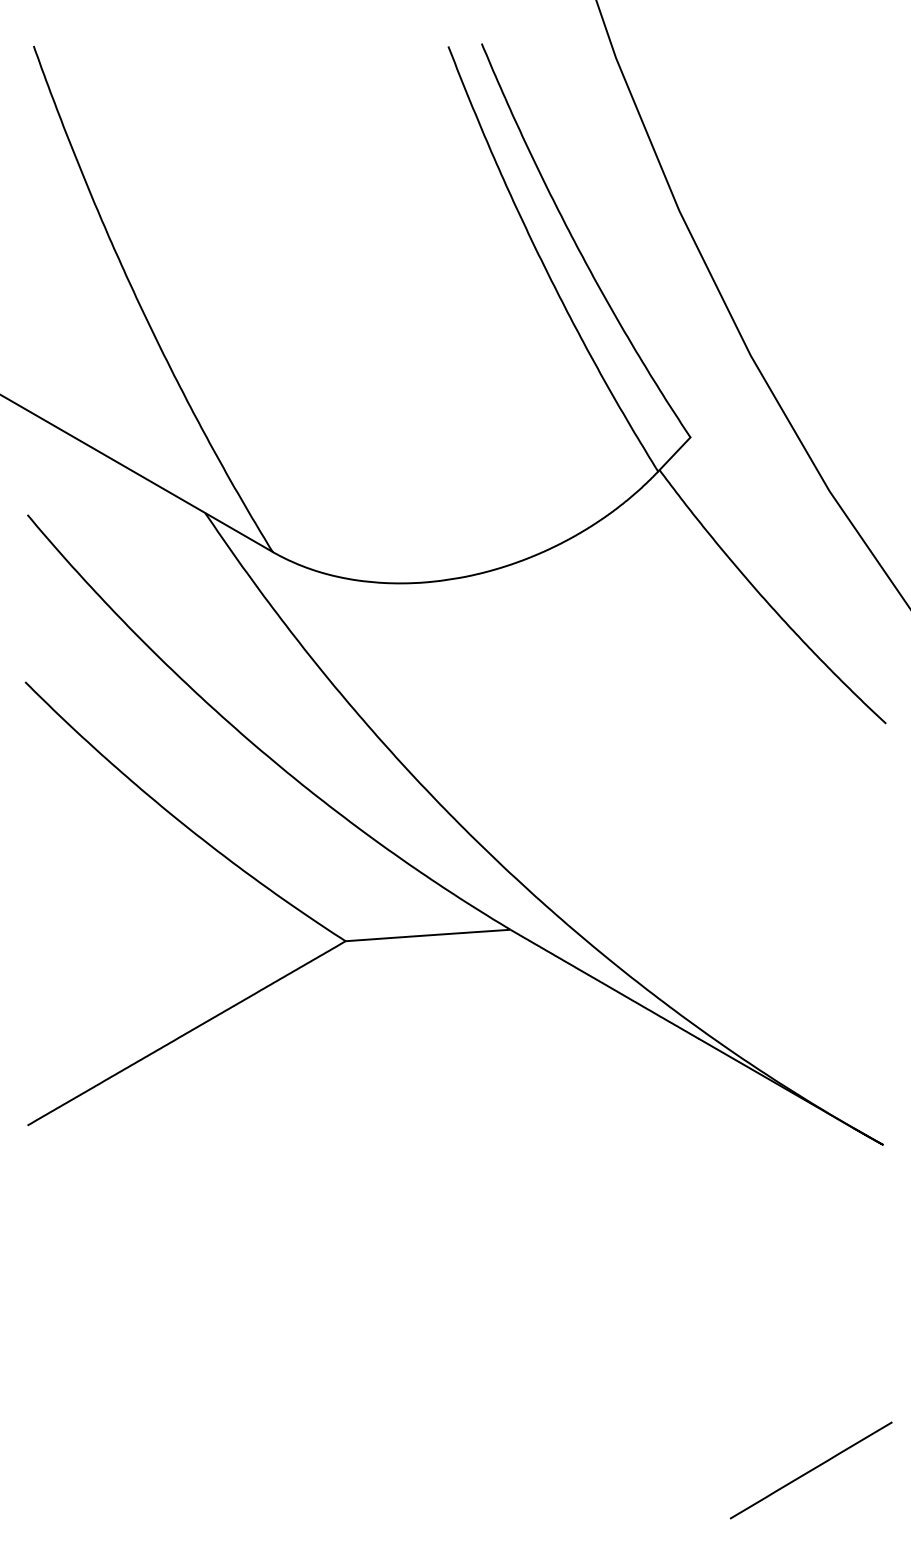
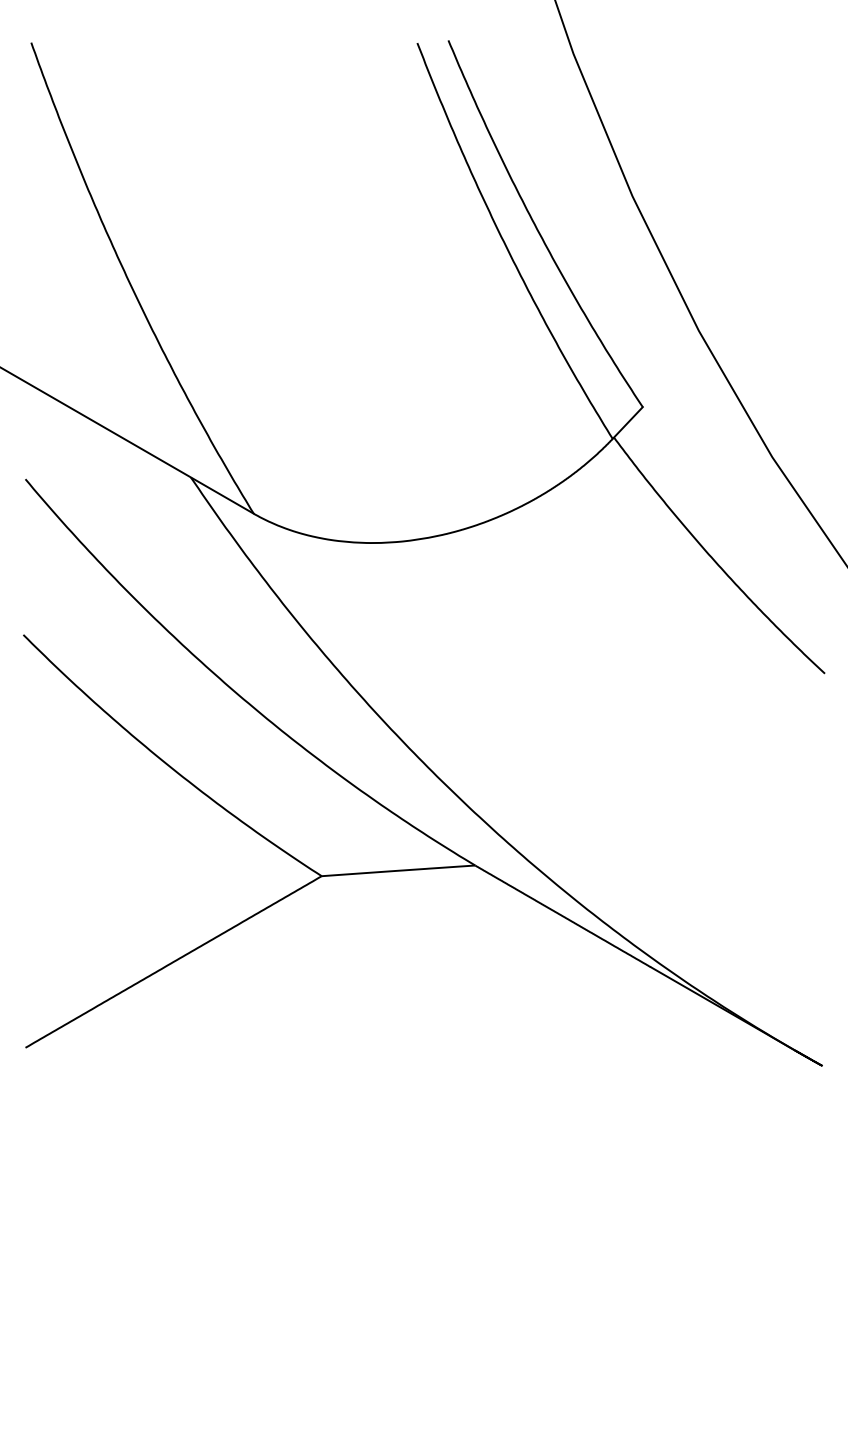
line: (810, 1469) -> (754, 1368), removed

